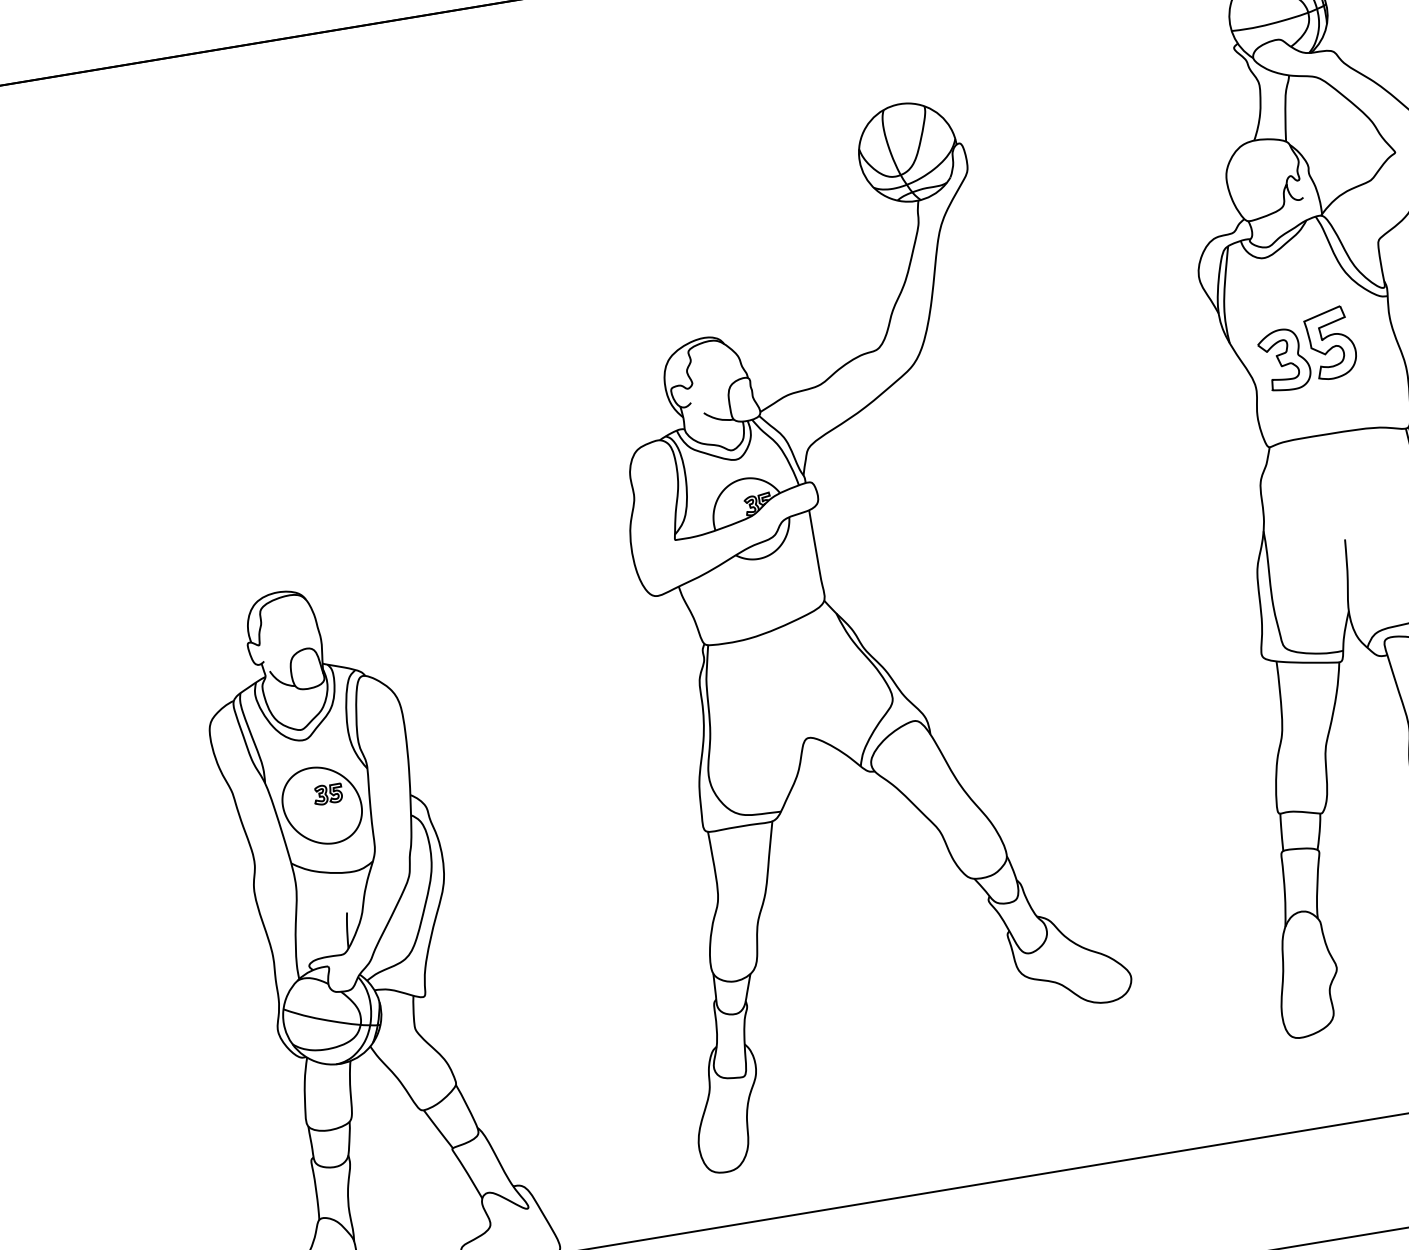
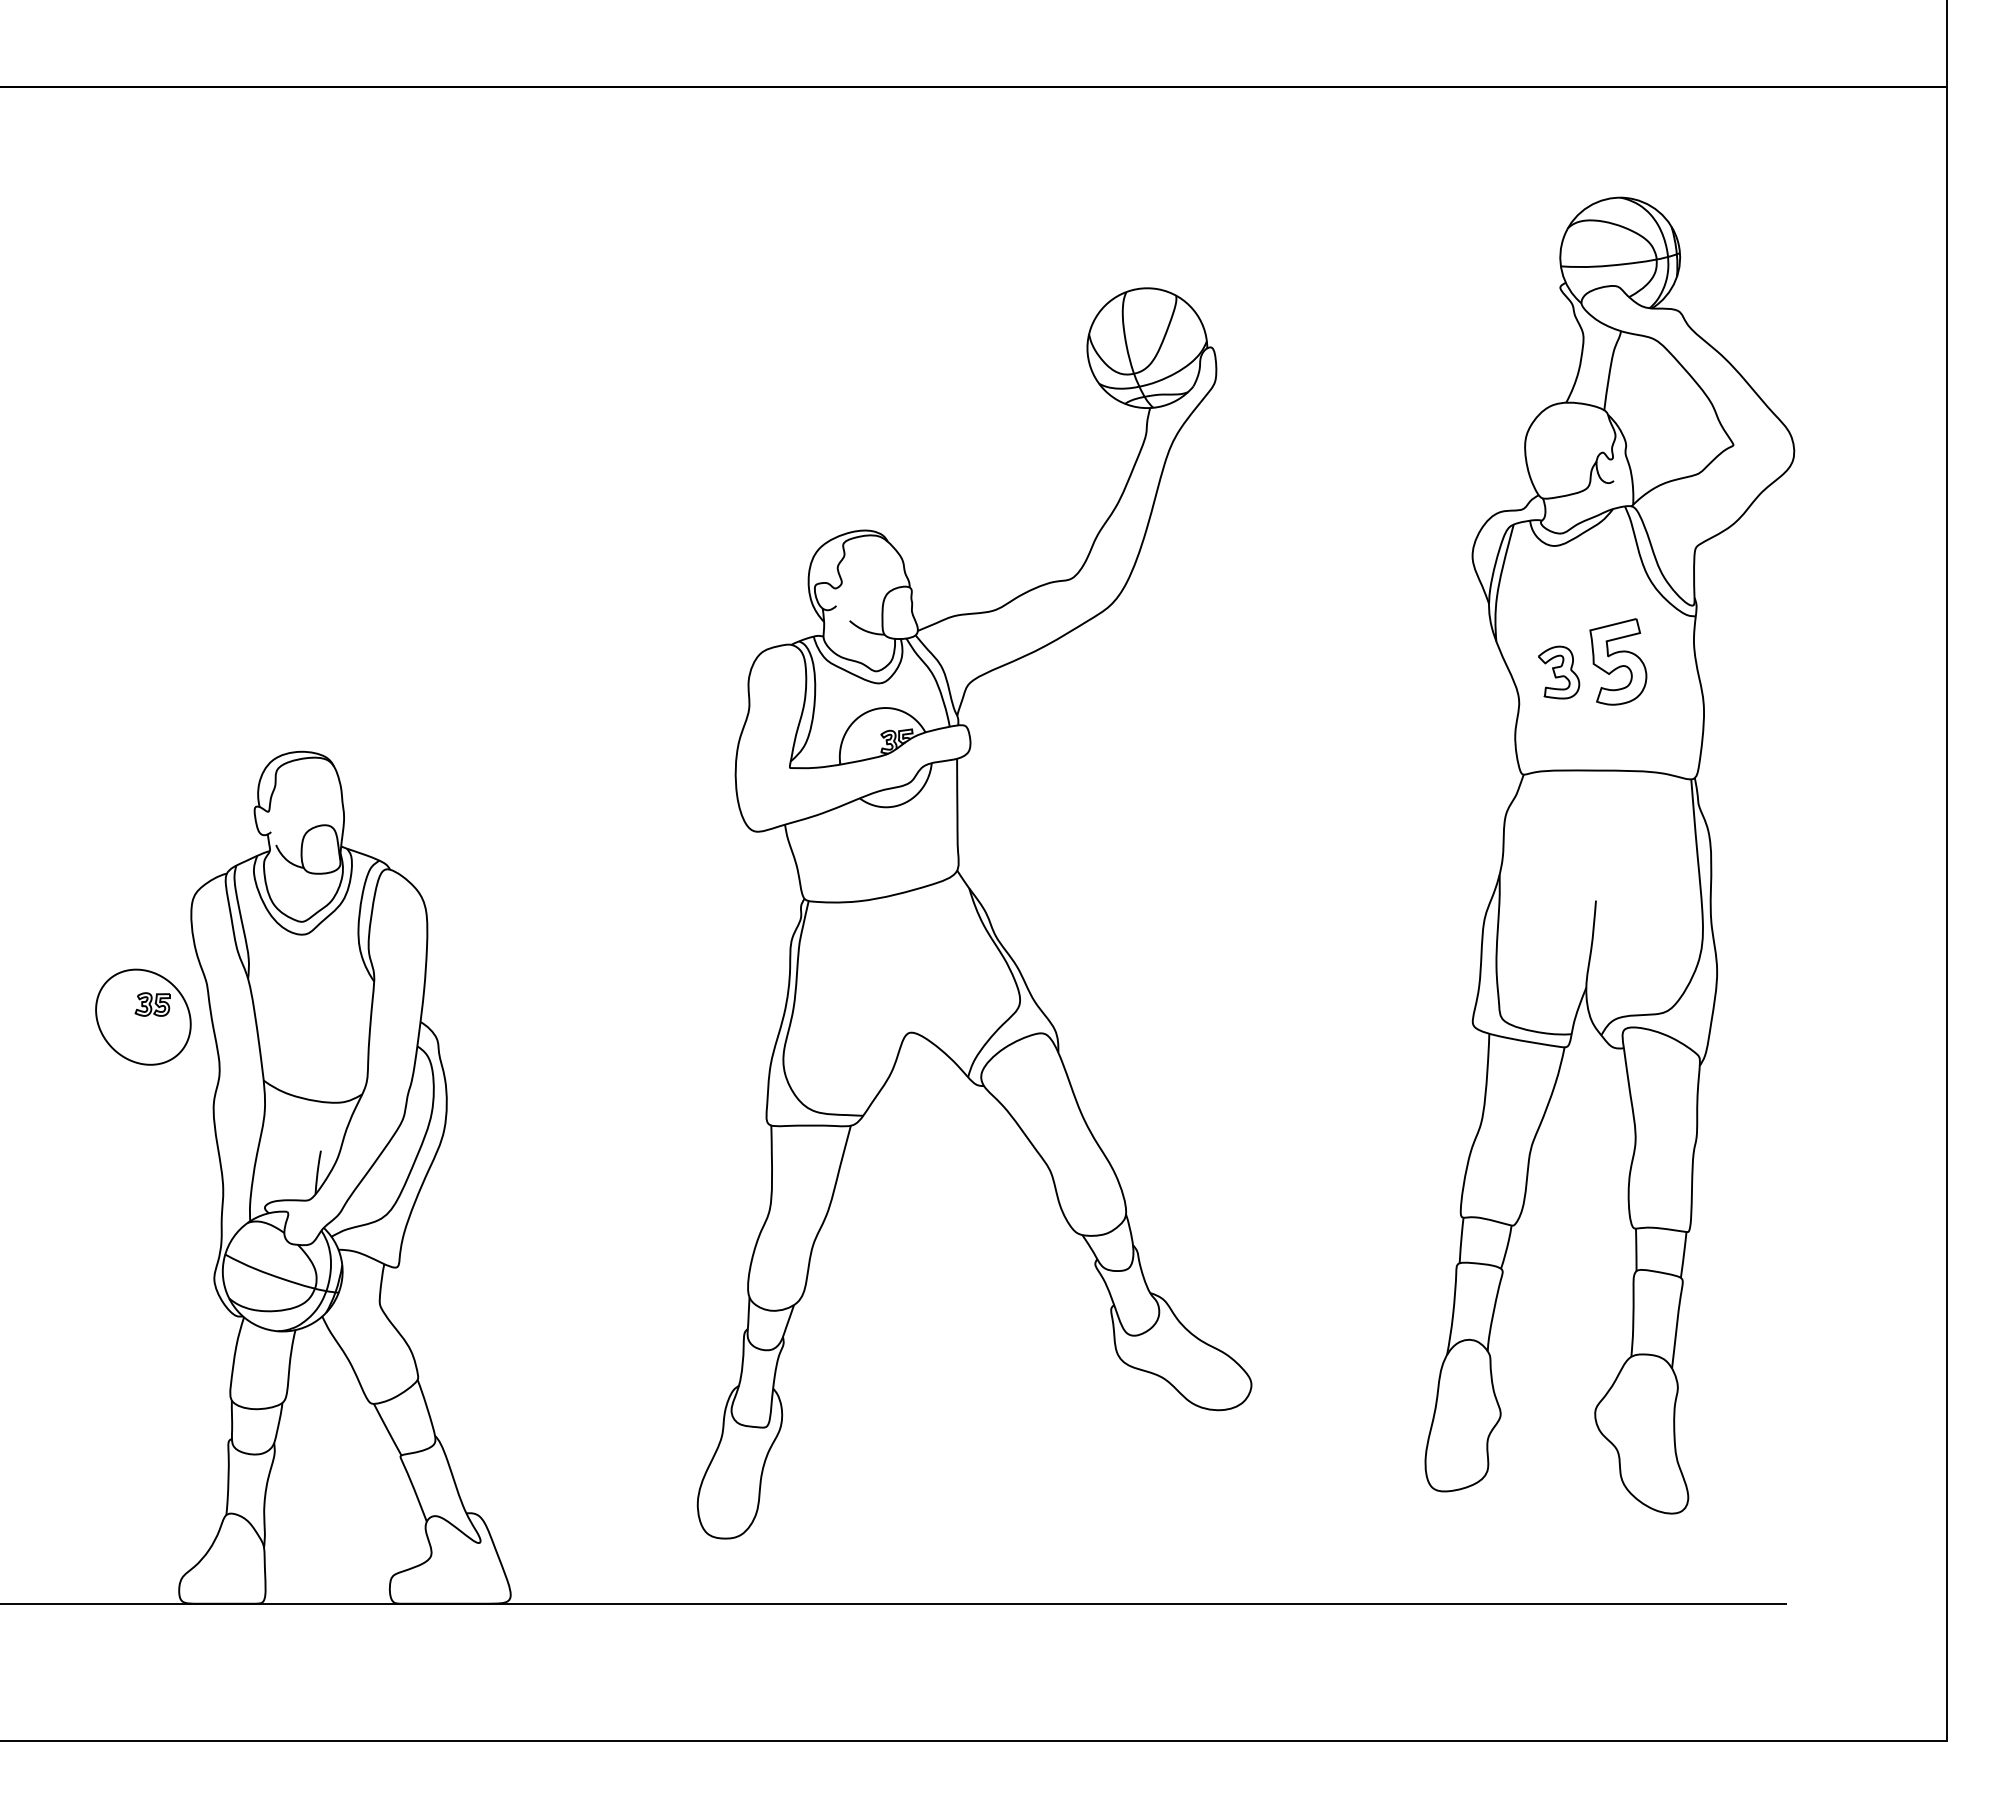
part: (1284, 359) -> (1558, 672), size x0.7
part: (322, 805) -> (143, 1016), moved

